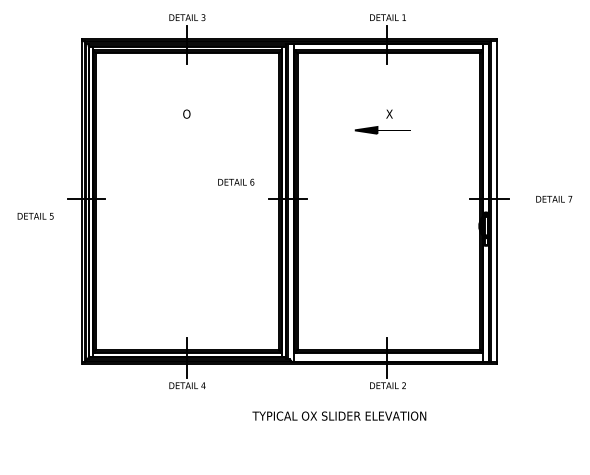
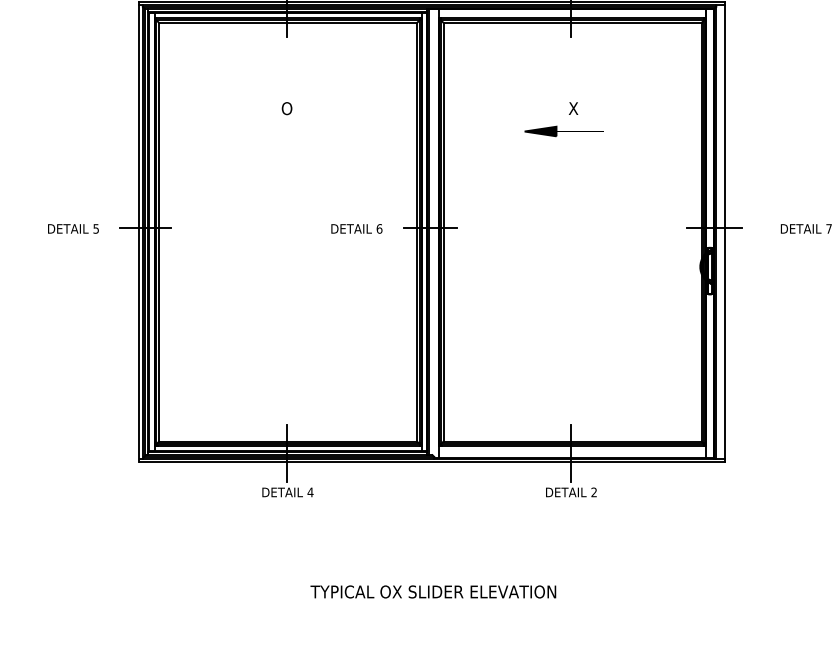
text: (236, 181) -> (357, 227), moved
text: (35, 216) -> (73, 229), moved
text: (339, 415) -> (433, 591), moved

